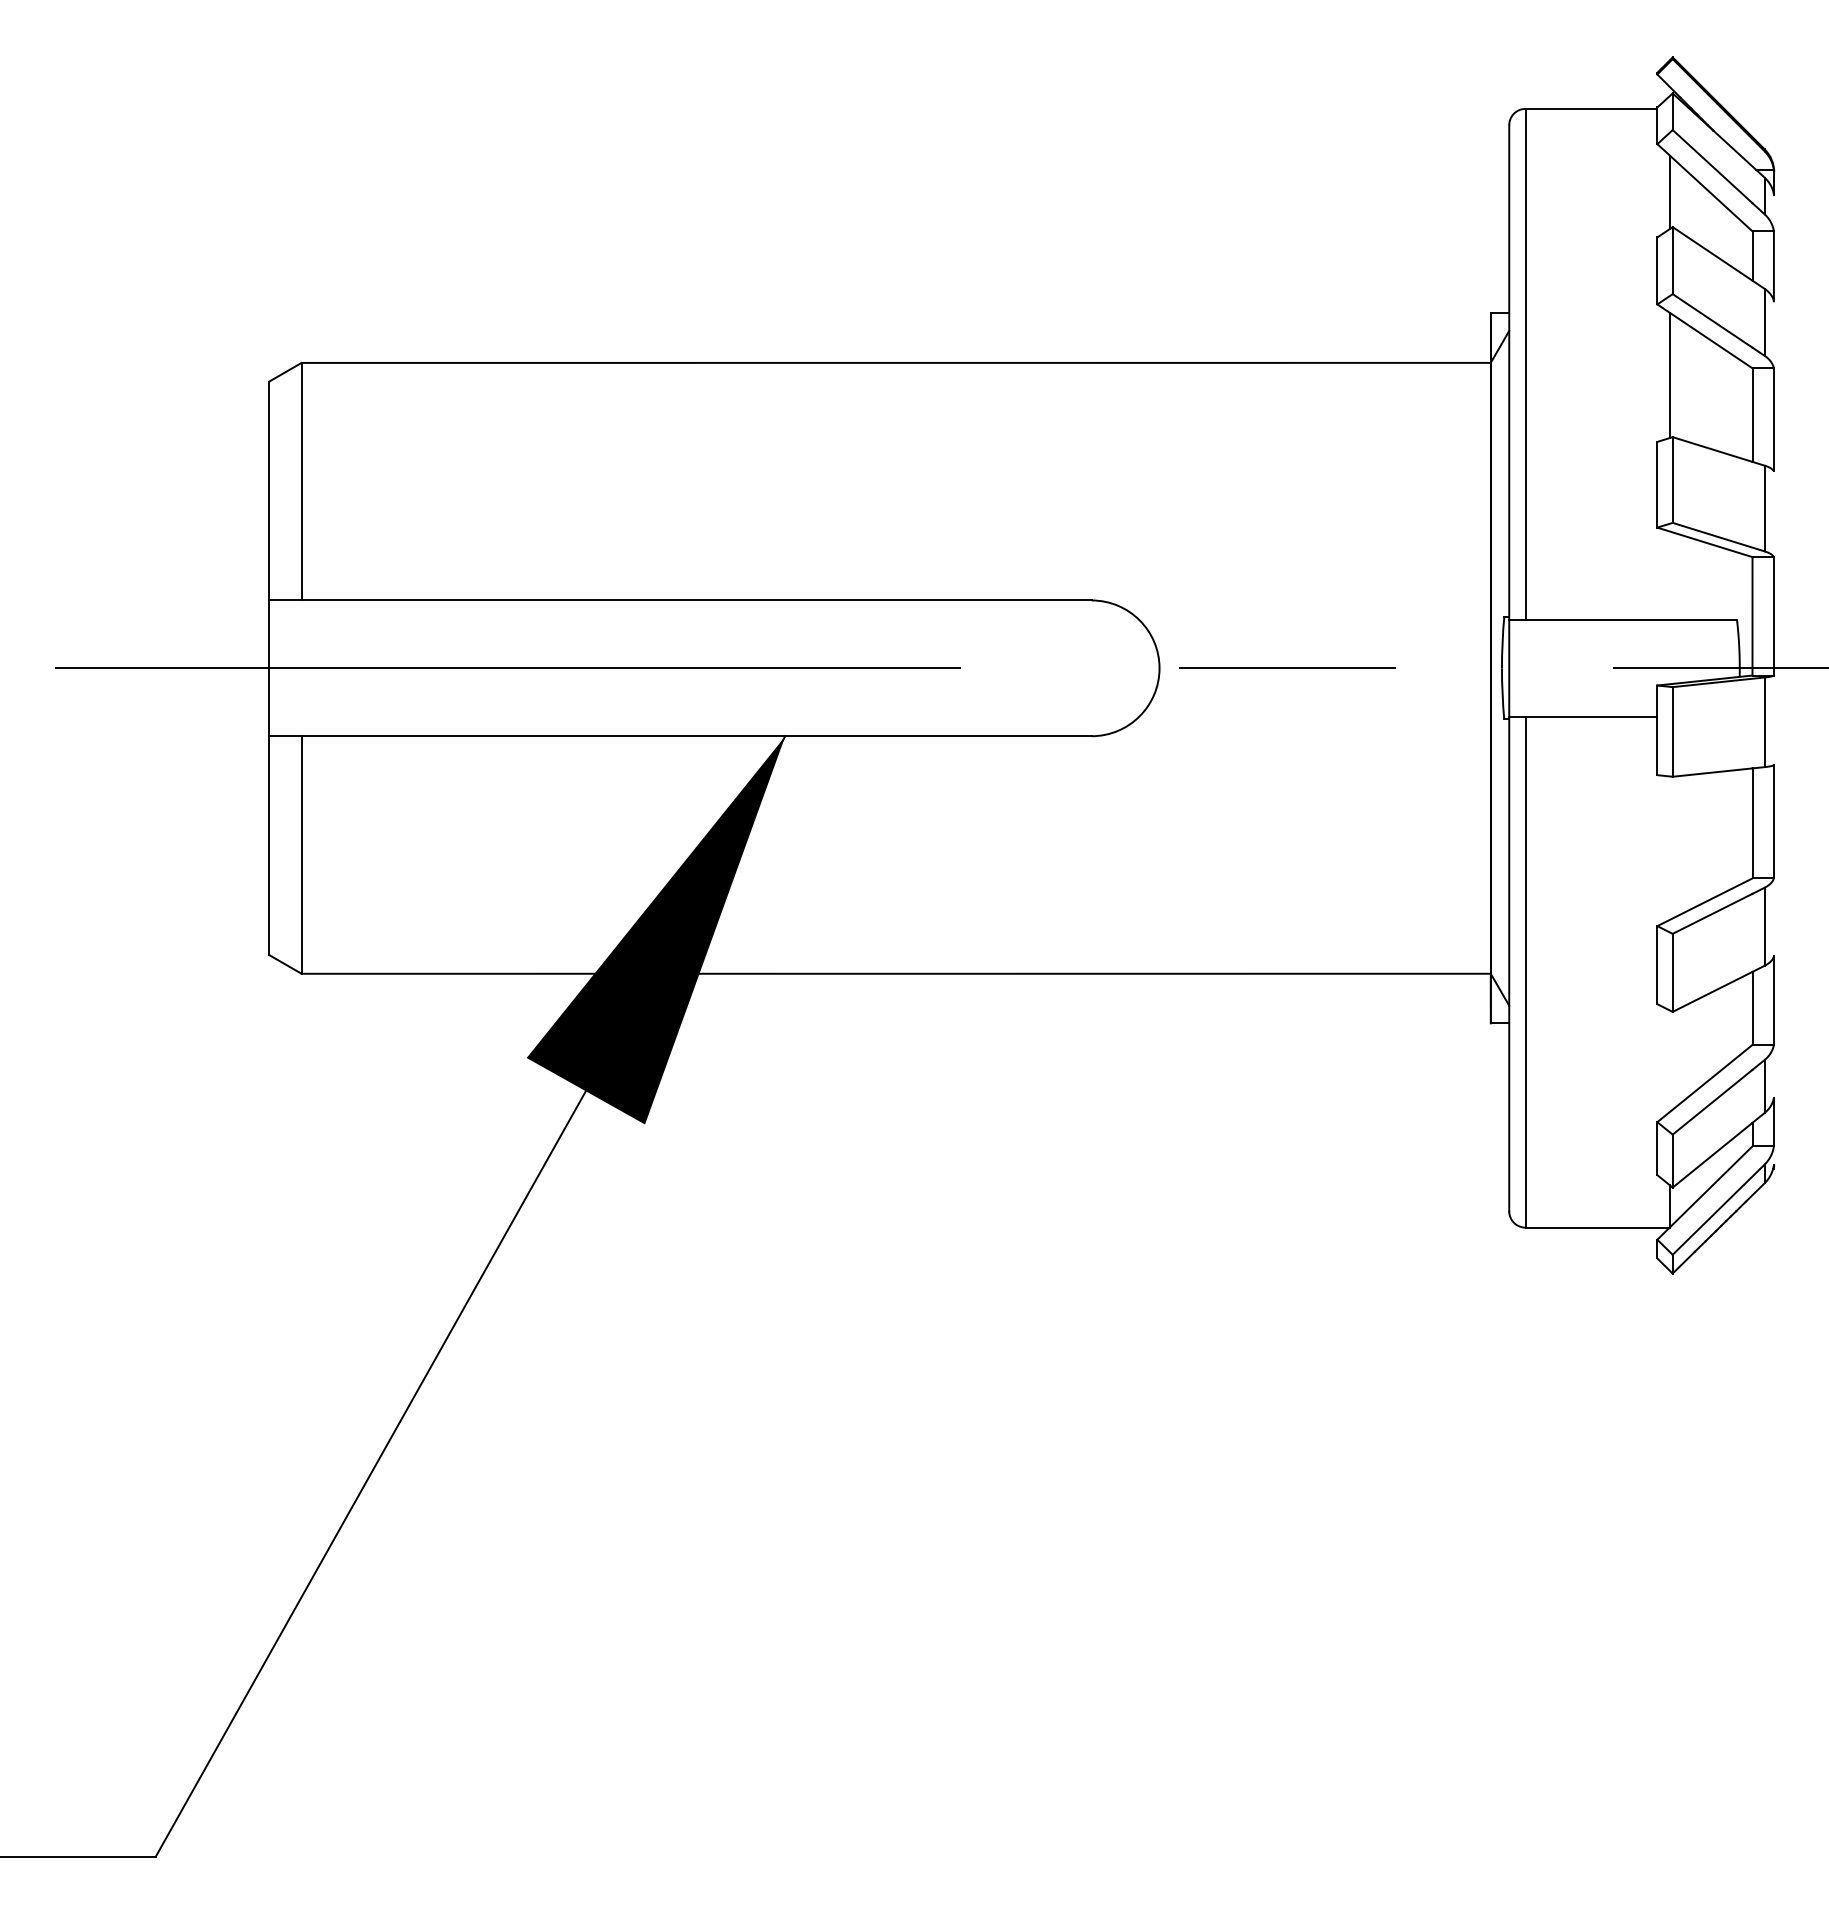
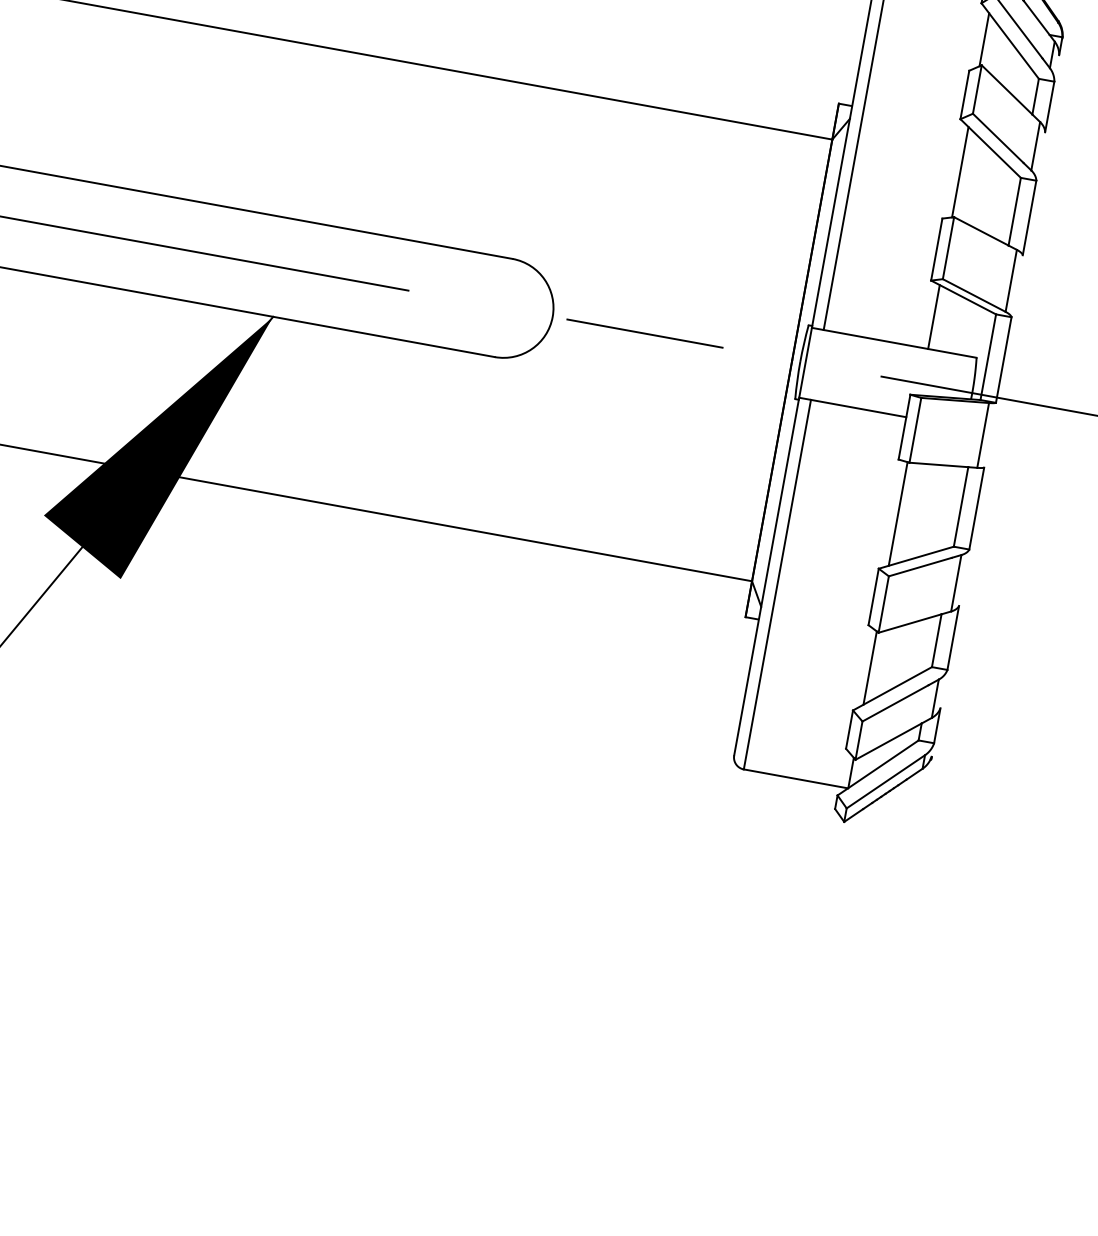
line: (1670, 575) -> (934, 316), added
line: (1670, 847) -> (898, 513), added
line: (1669, 1060) -> (869, 667), added

